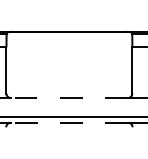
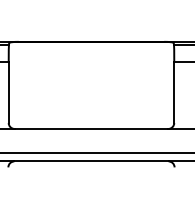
line: (69, 97) -> (91, 128), dashed -> solid
line: (68, 122) -> (90, 161), dashed -> solid

